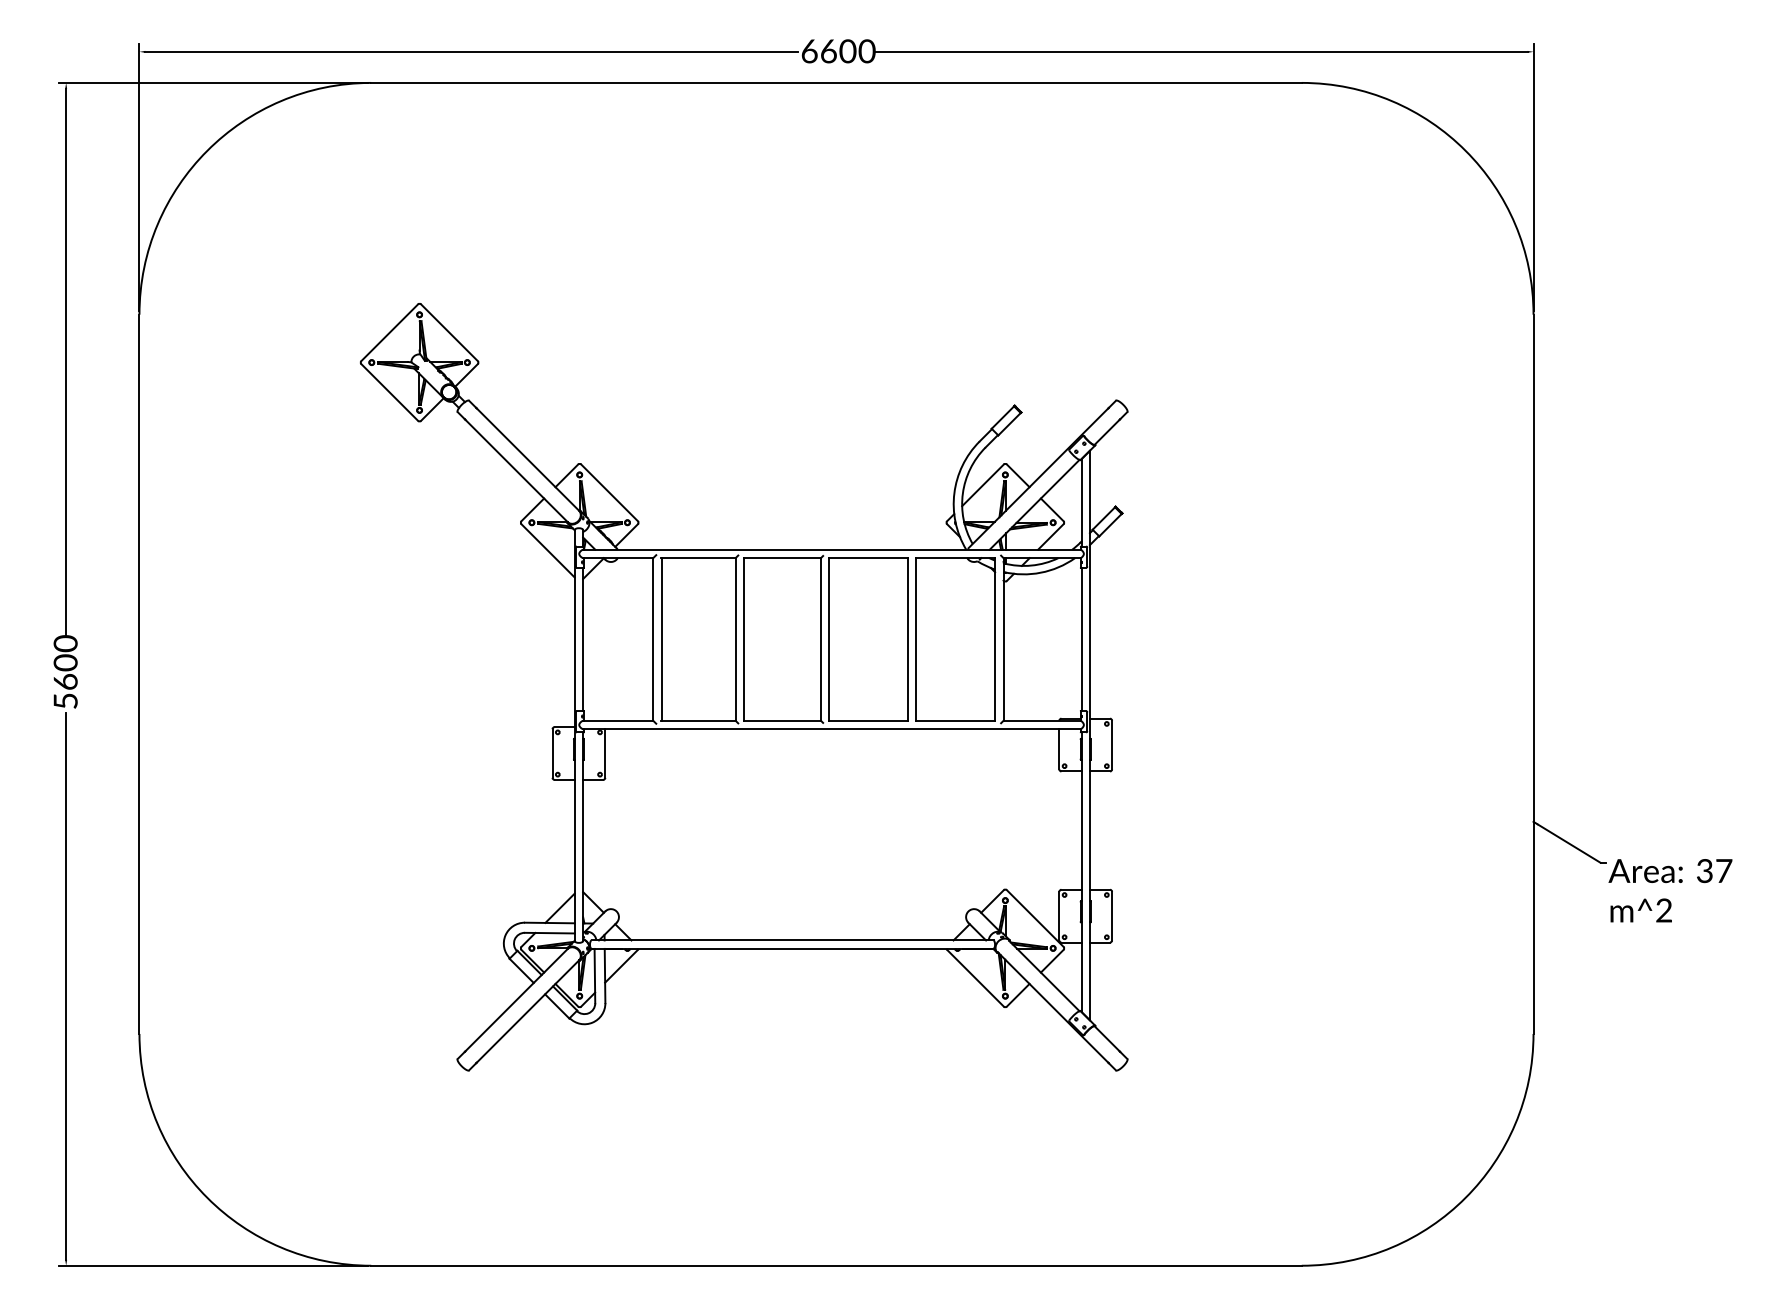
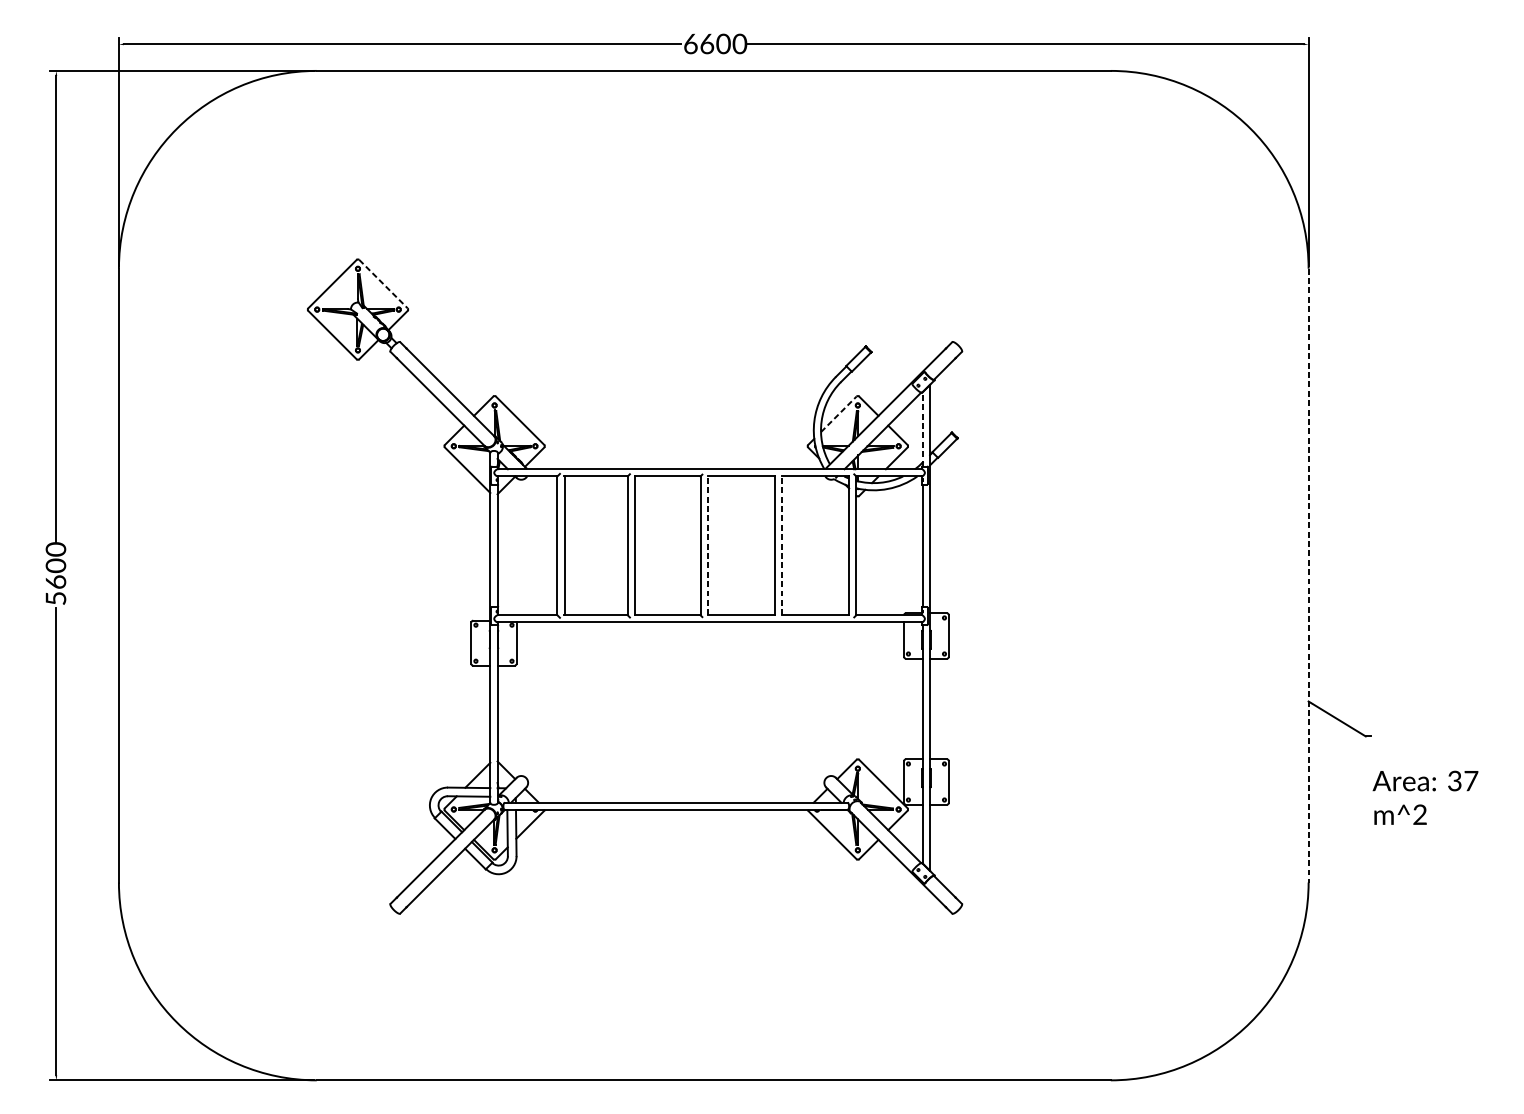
line: (449, 333) -> (383, 284), solid -> dashed
line: (983, 484) -> (839, 413), solid -> dashed
line: (1081, 502) -> (922, 428), solid -> dashed
line: (829, 638) -> (707, 545), solid -> dashed
line: (916, 638) -> (782, 545), solid -> dashed
line: (1533, 674) -> (1308, 575), solid -> dashed
text: (1670, 890) -> (1425, 797), moved

